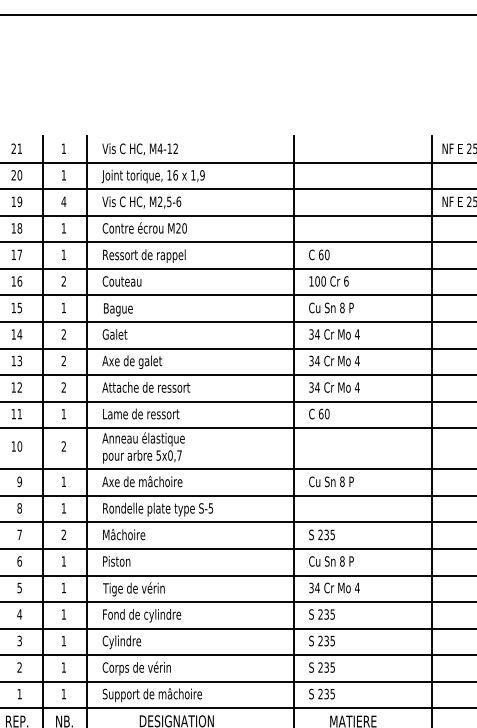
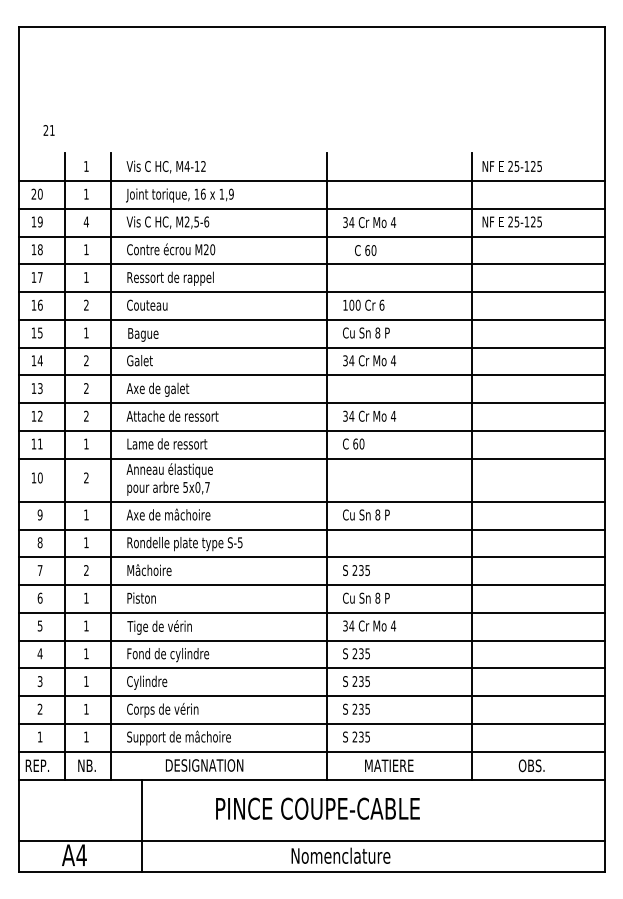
text: (16, 148) -> (48, 130), moved
text: (319, 254) -> (365, 250), moved
text: (334, 360) -> (369, 222), moved

